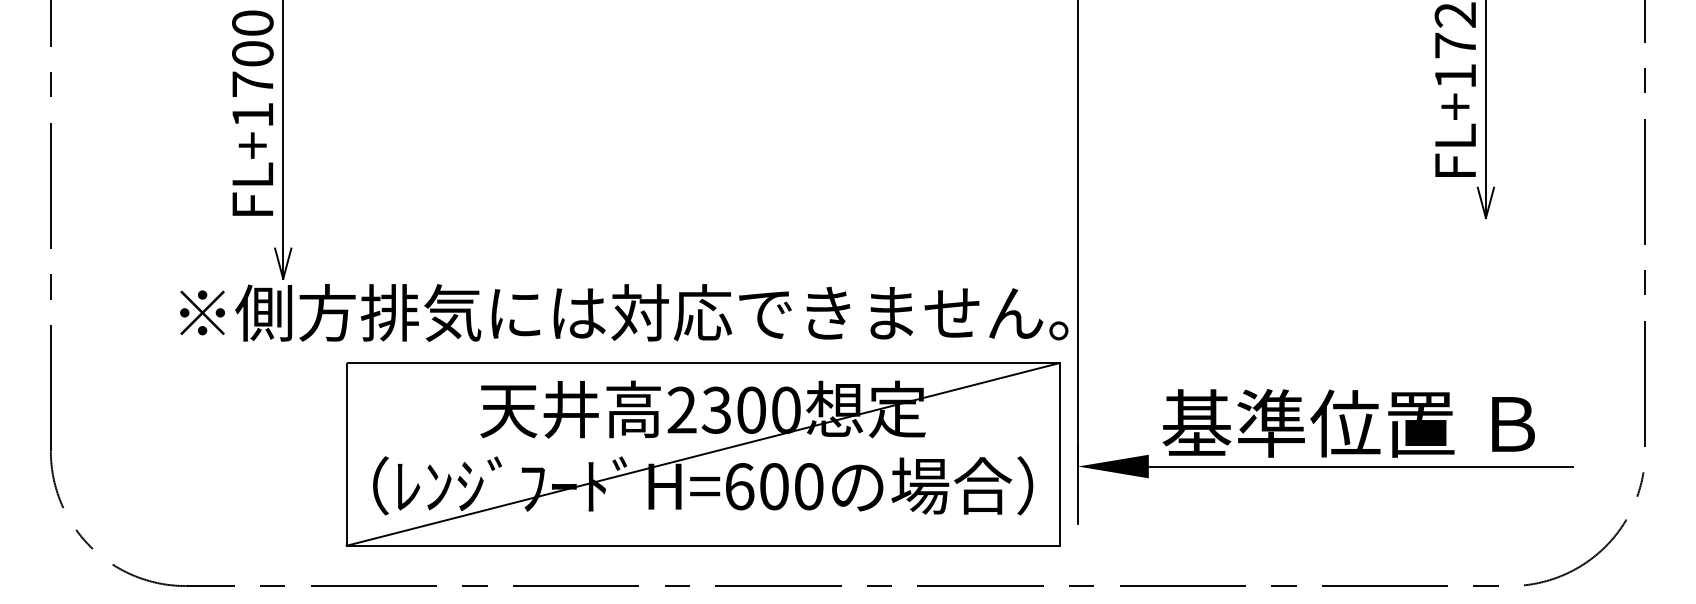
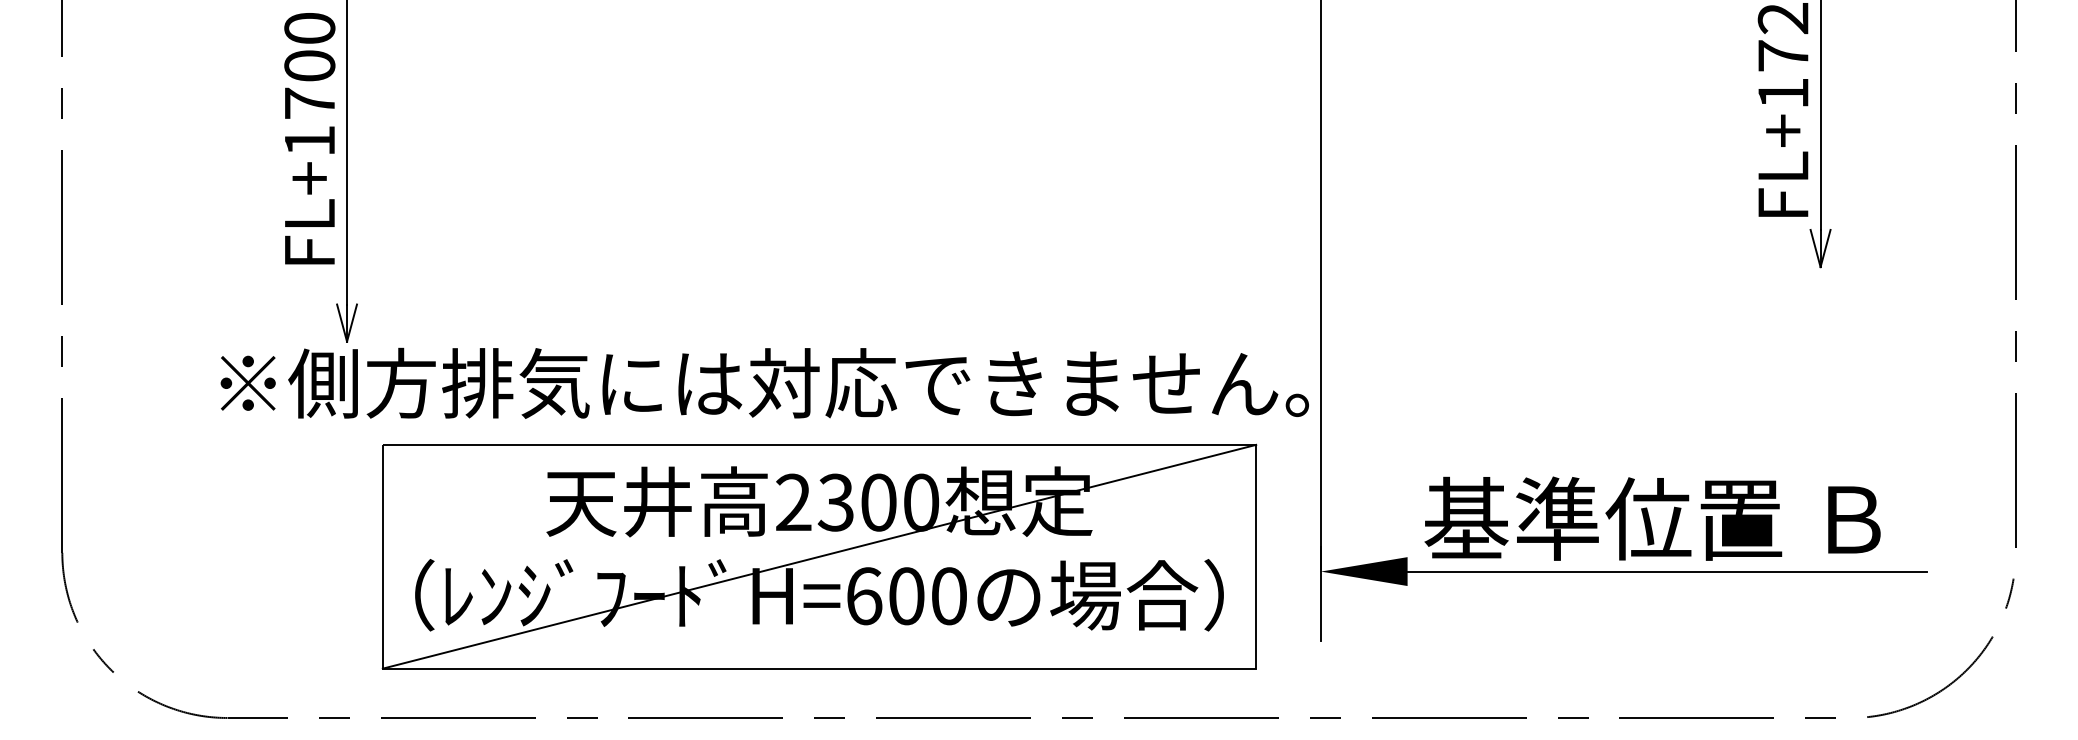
part: (703, 454) -> (819, 556), moved

